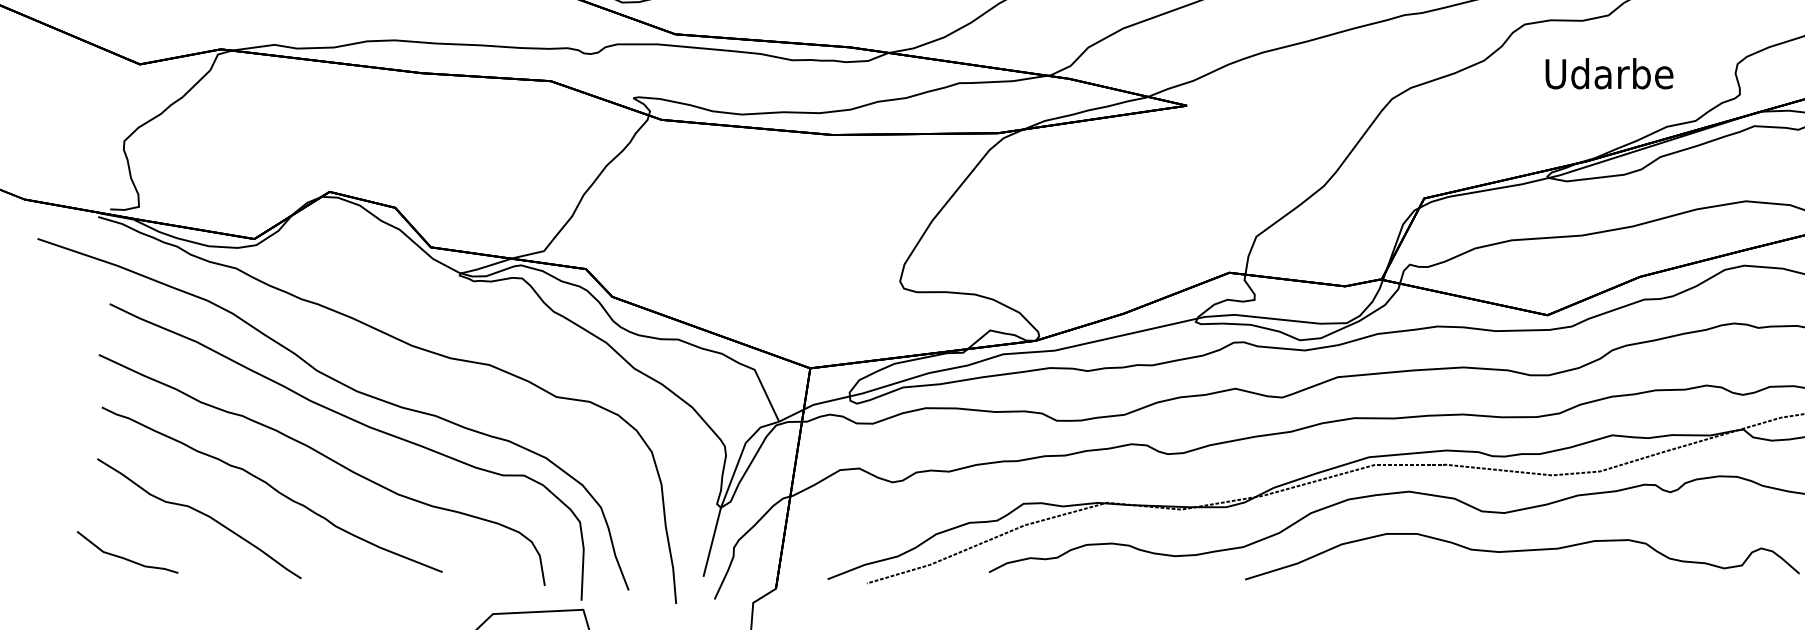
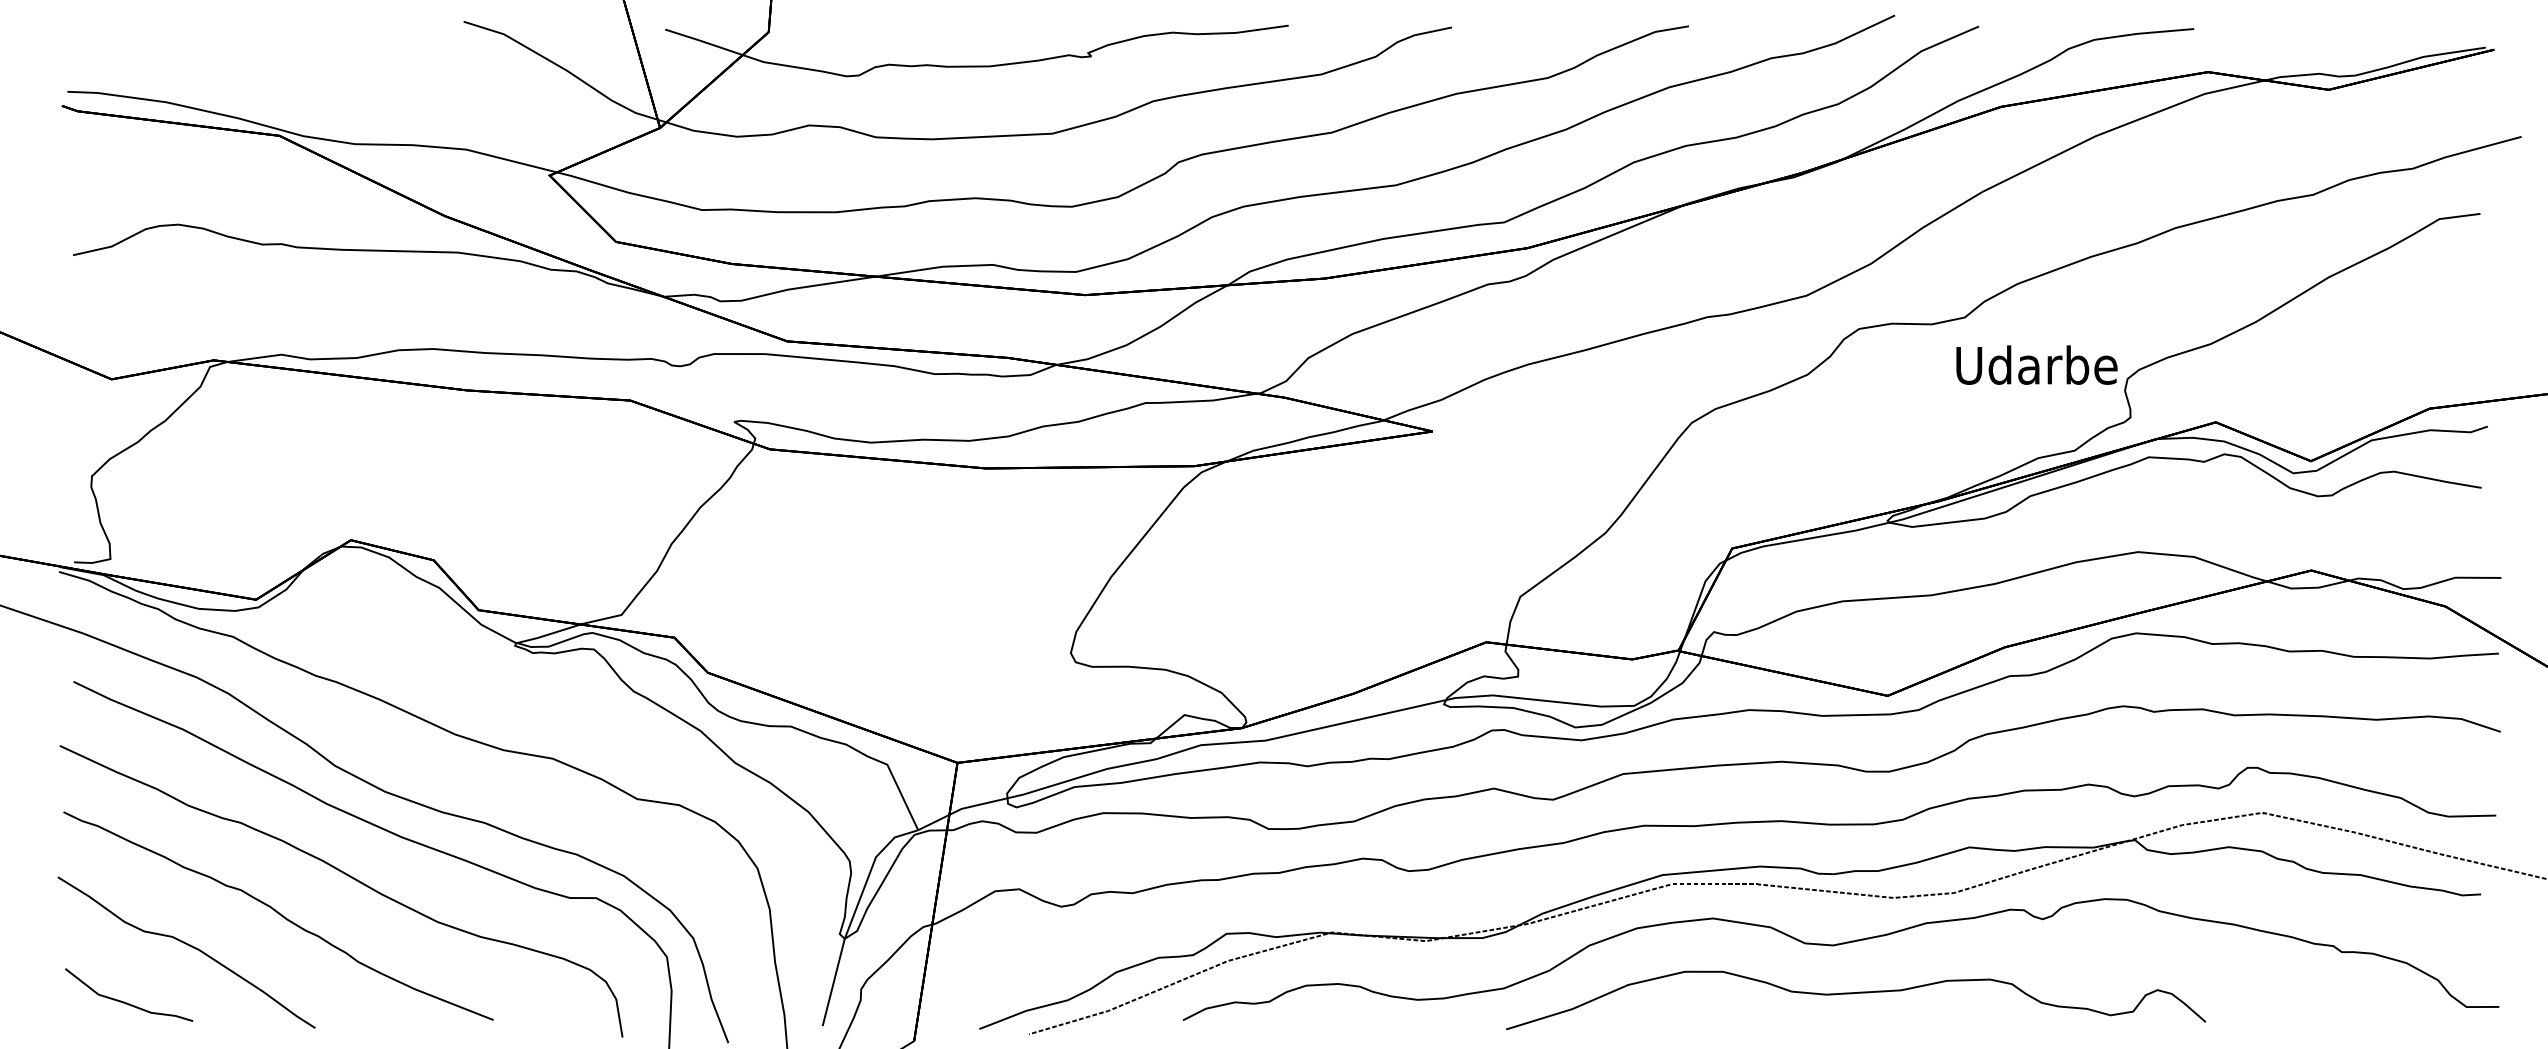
text: (1609, 73) -> (2036, 364), moved
part: (126, 558) -> (127, 1002), moved

